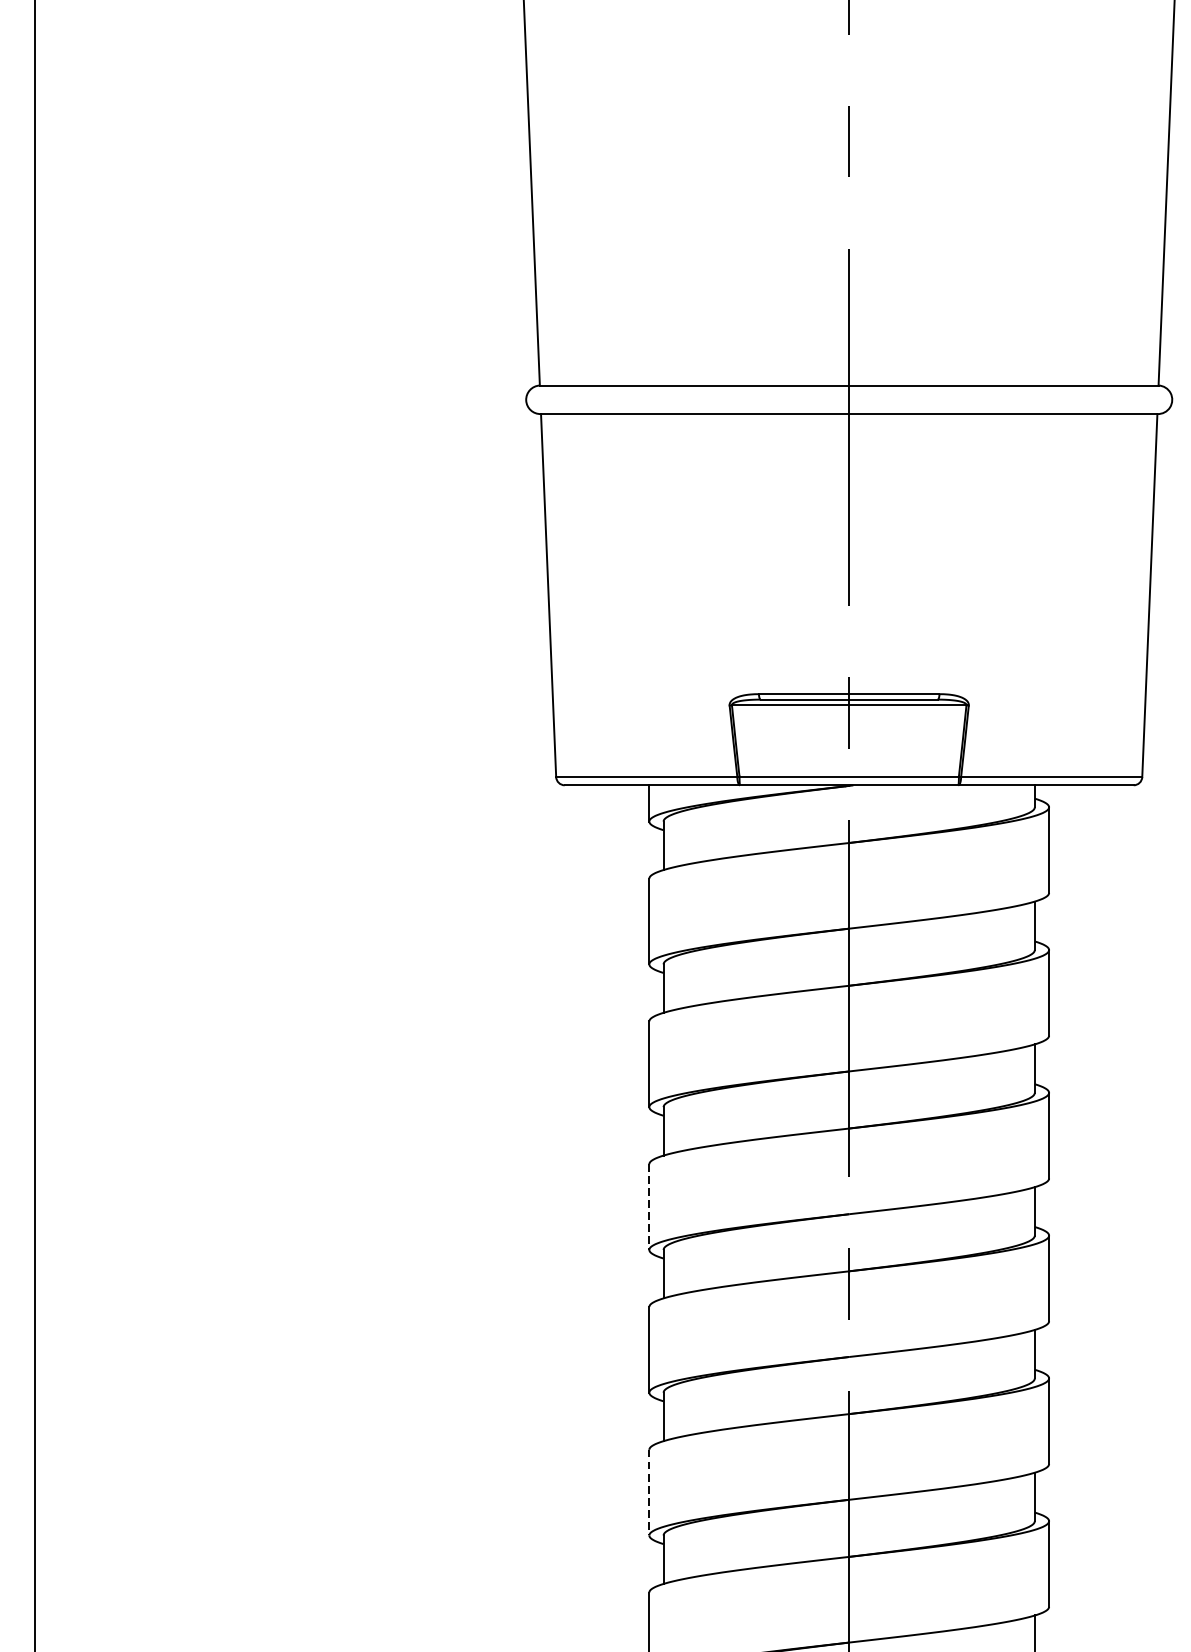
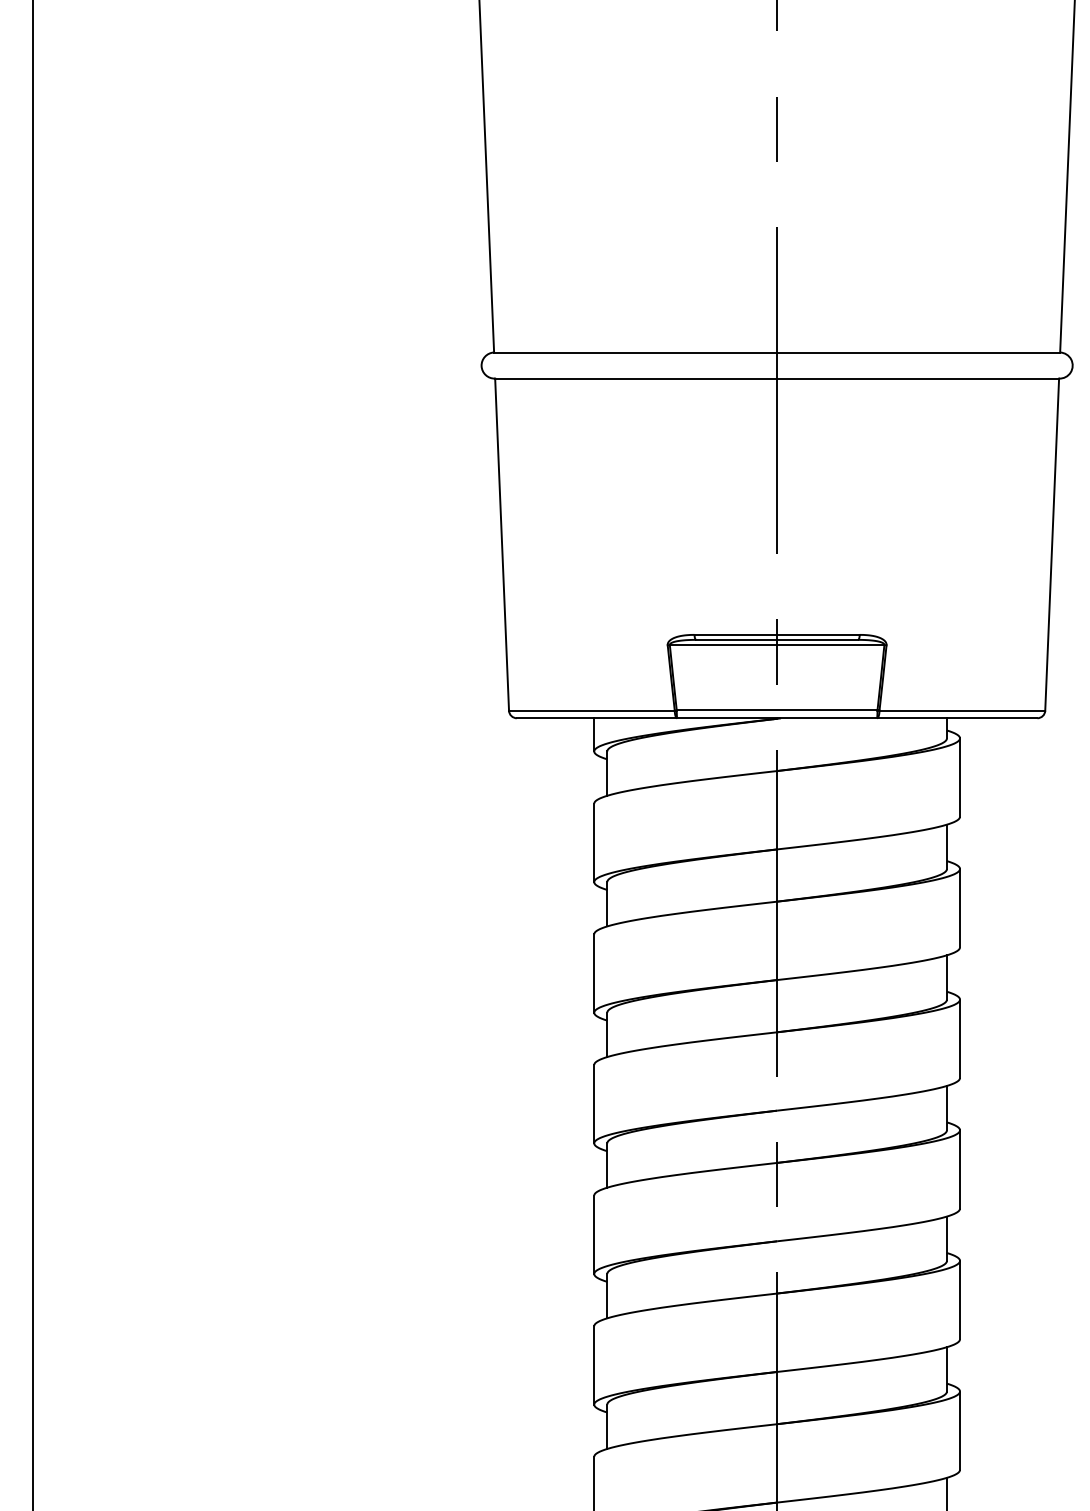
line: (649, 1207) -> (594, 1104), dashed -> solid
line: (649, 1492) -> (594, 1365), dashed -> solid

